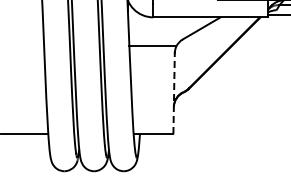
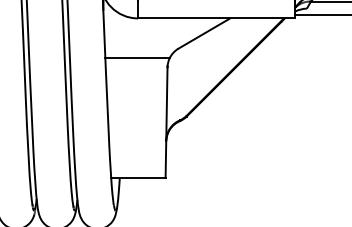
line: (174, 93) -> (167, 122), dashed -> solid

